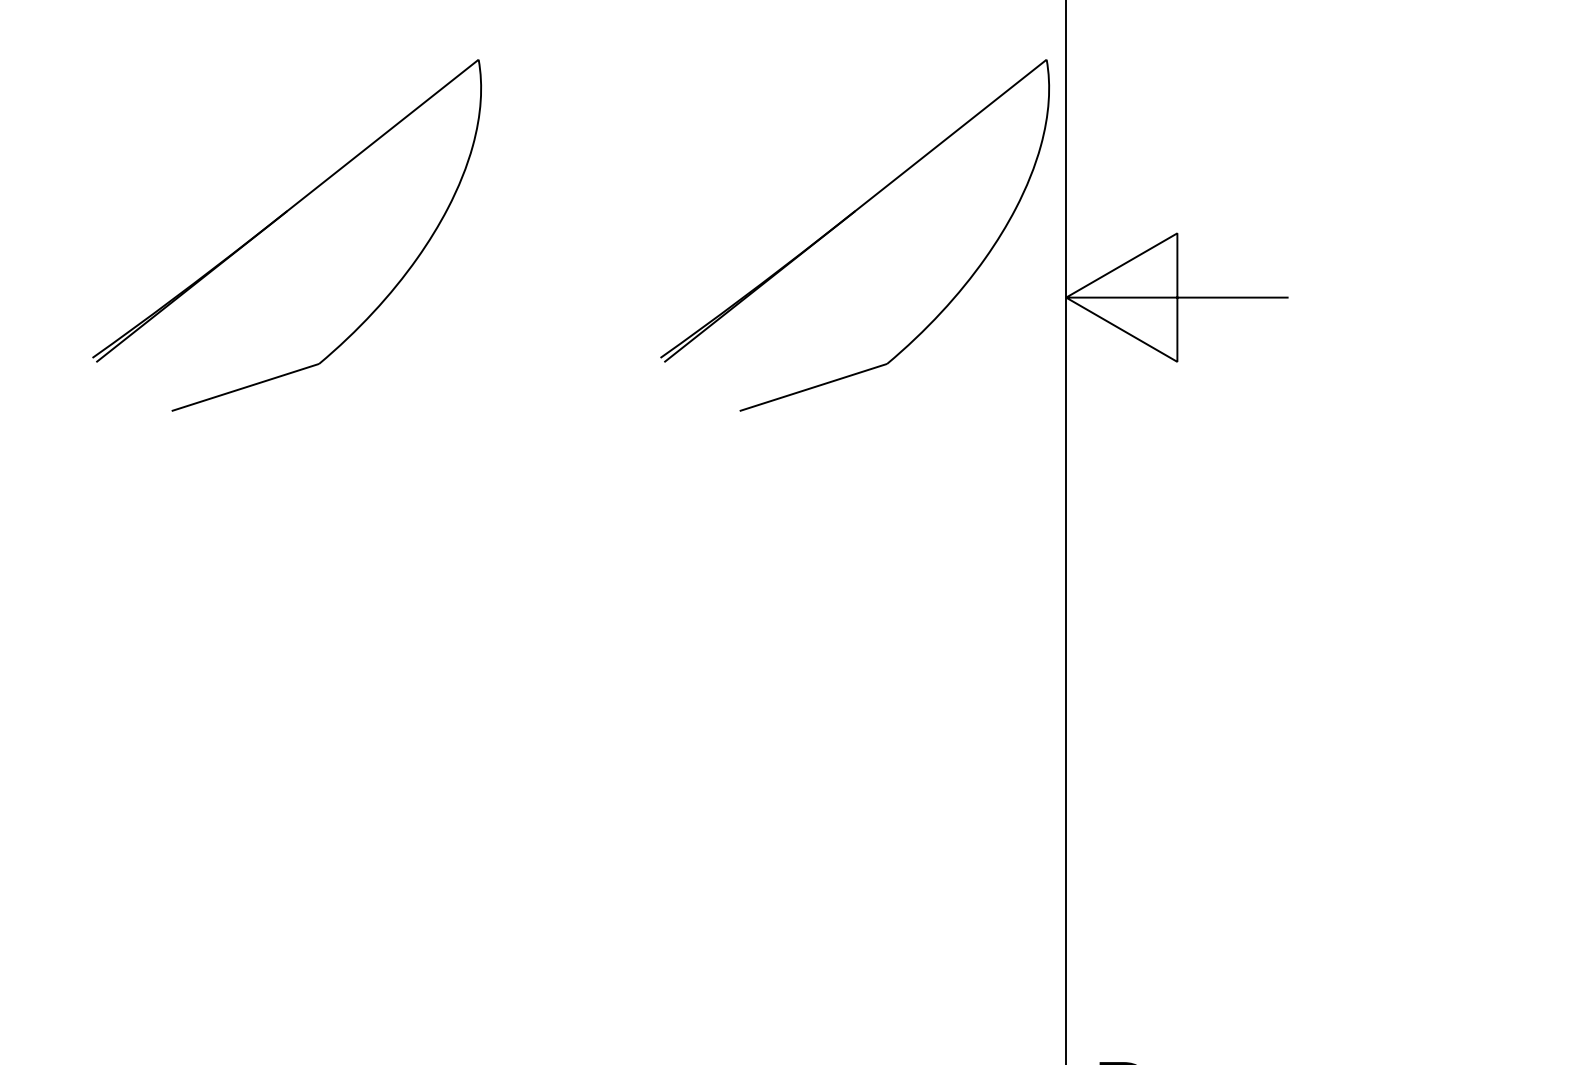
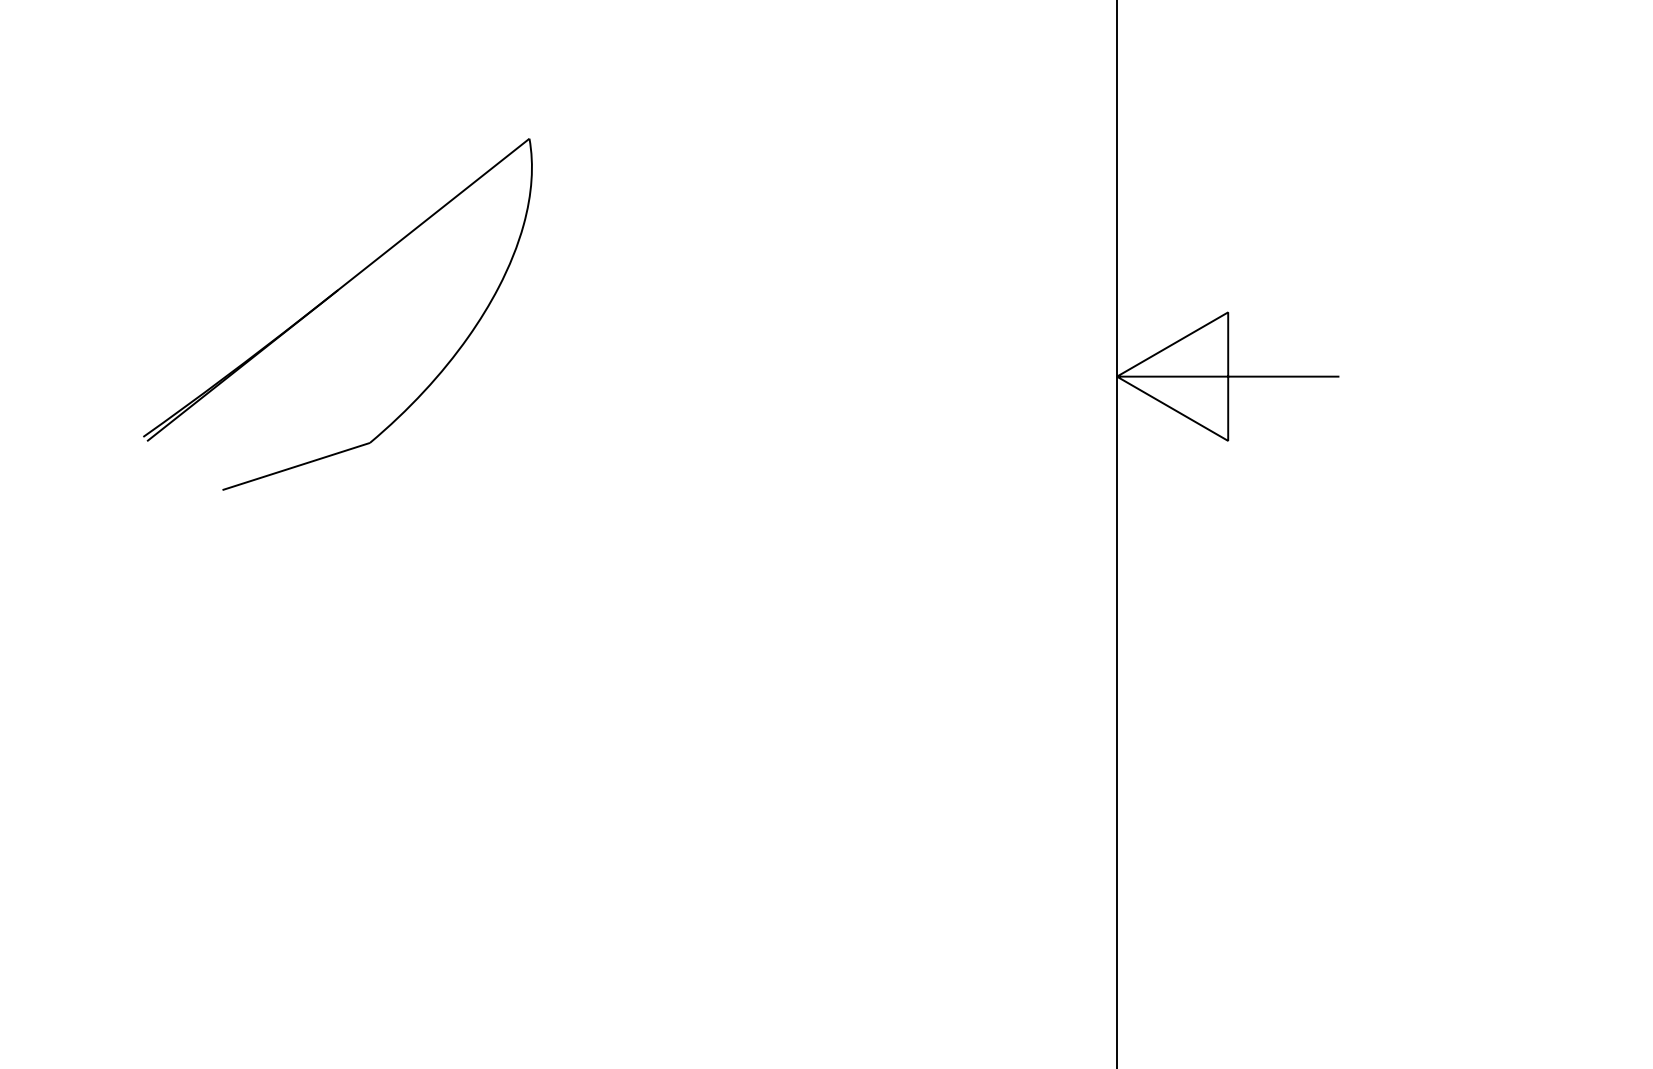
part: (845, 220) -> (896, 299), removed

